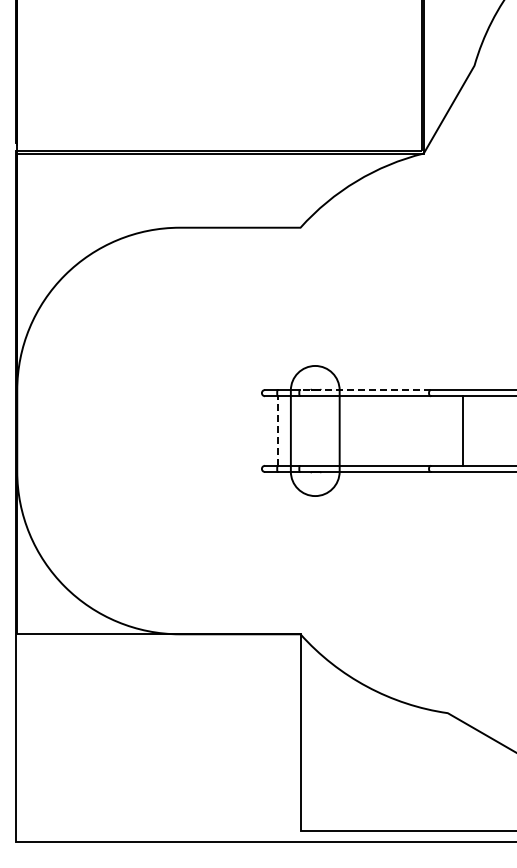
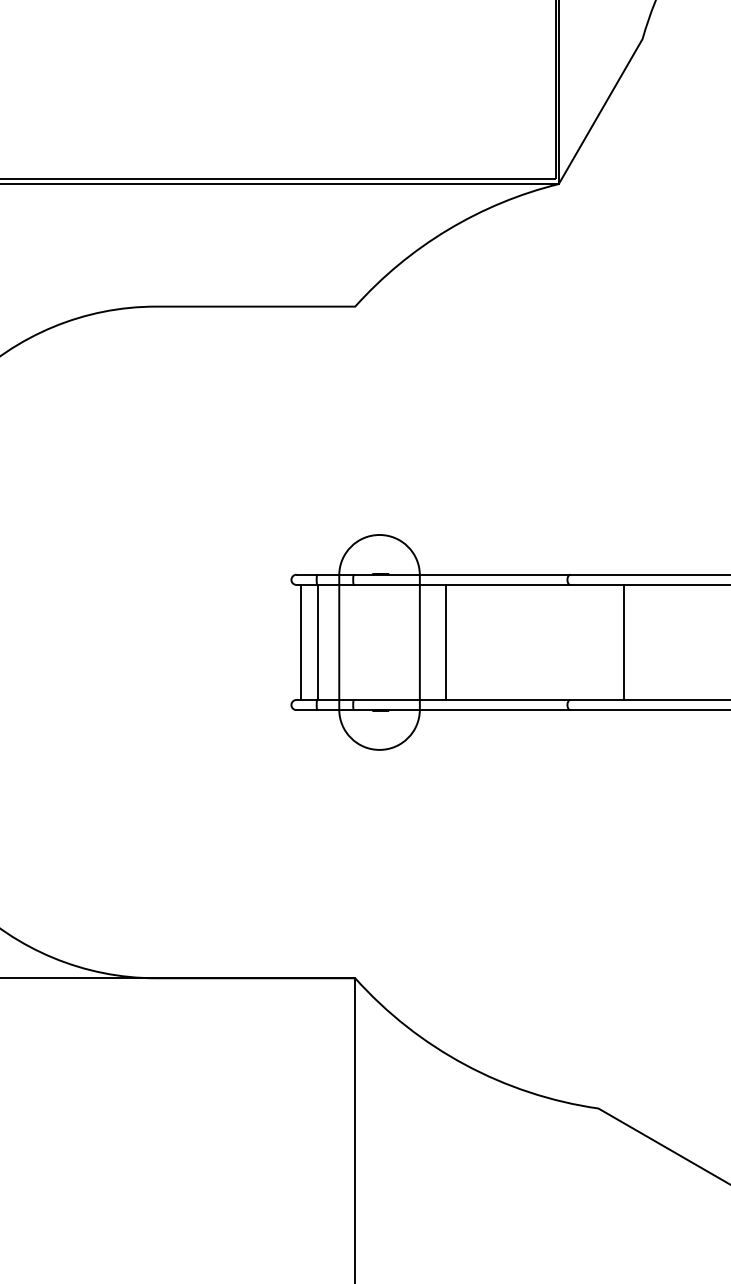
line: (365, 390) -> (462, 575), dashed -> solid
line: (267, 430) -> (300, 641), added
line: (355, 430) -> (446, 641), added
line: (277, 431) -> (317, 643), dashed -> solid

